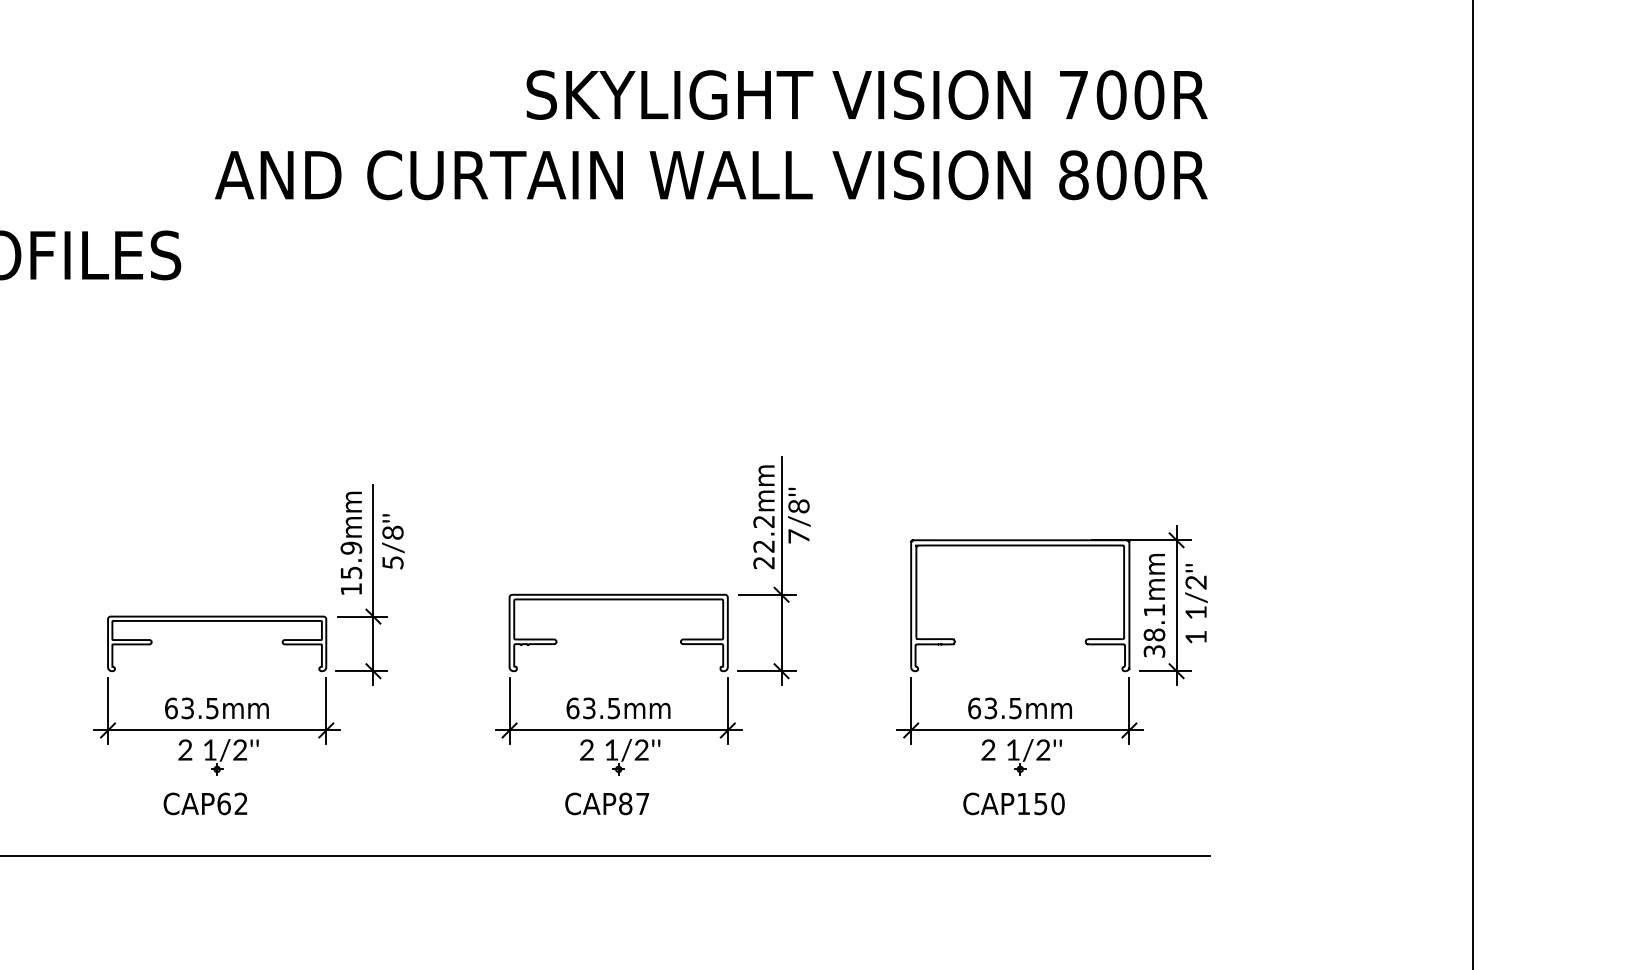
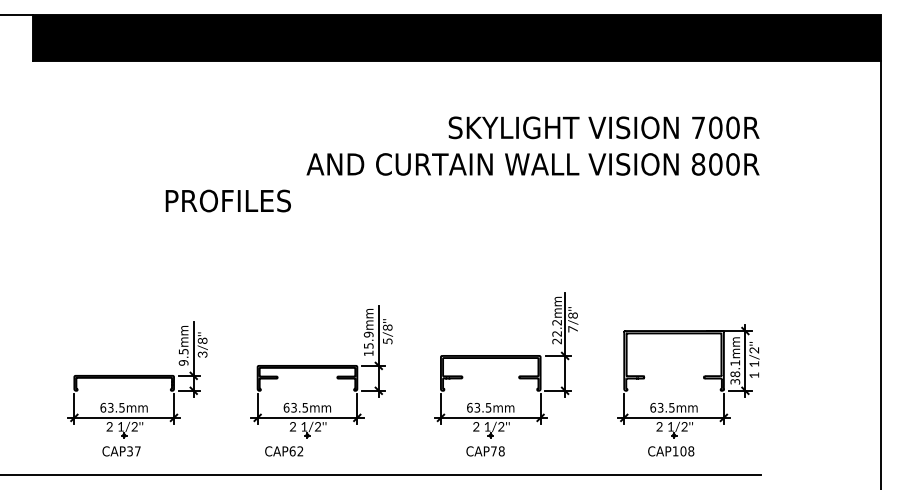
text: (206, 804) -> (284, 451), moved
text: (633, 804) -> (497, 451), CAP87 -> CAP78
text: (1049, 804) -> (687, 451), CAP150 -> CAP108

